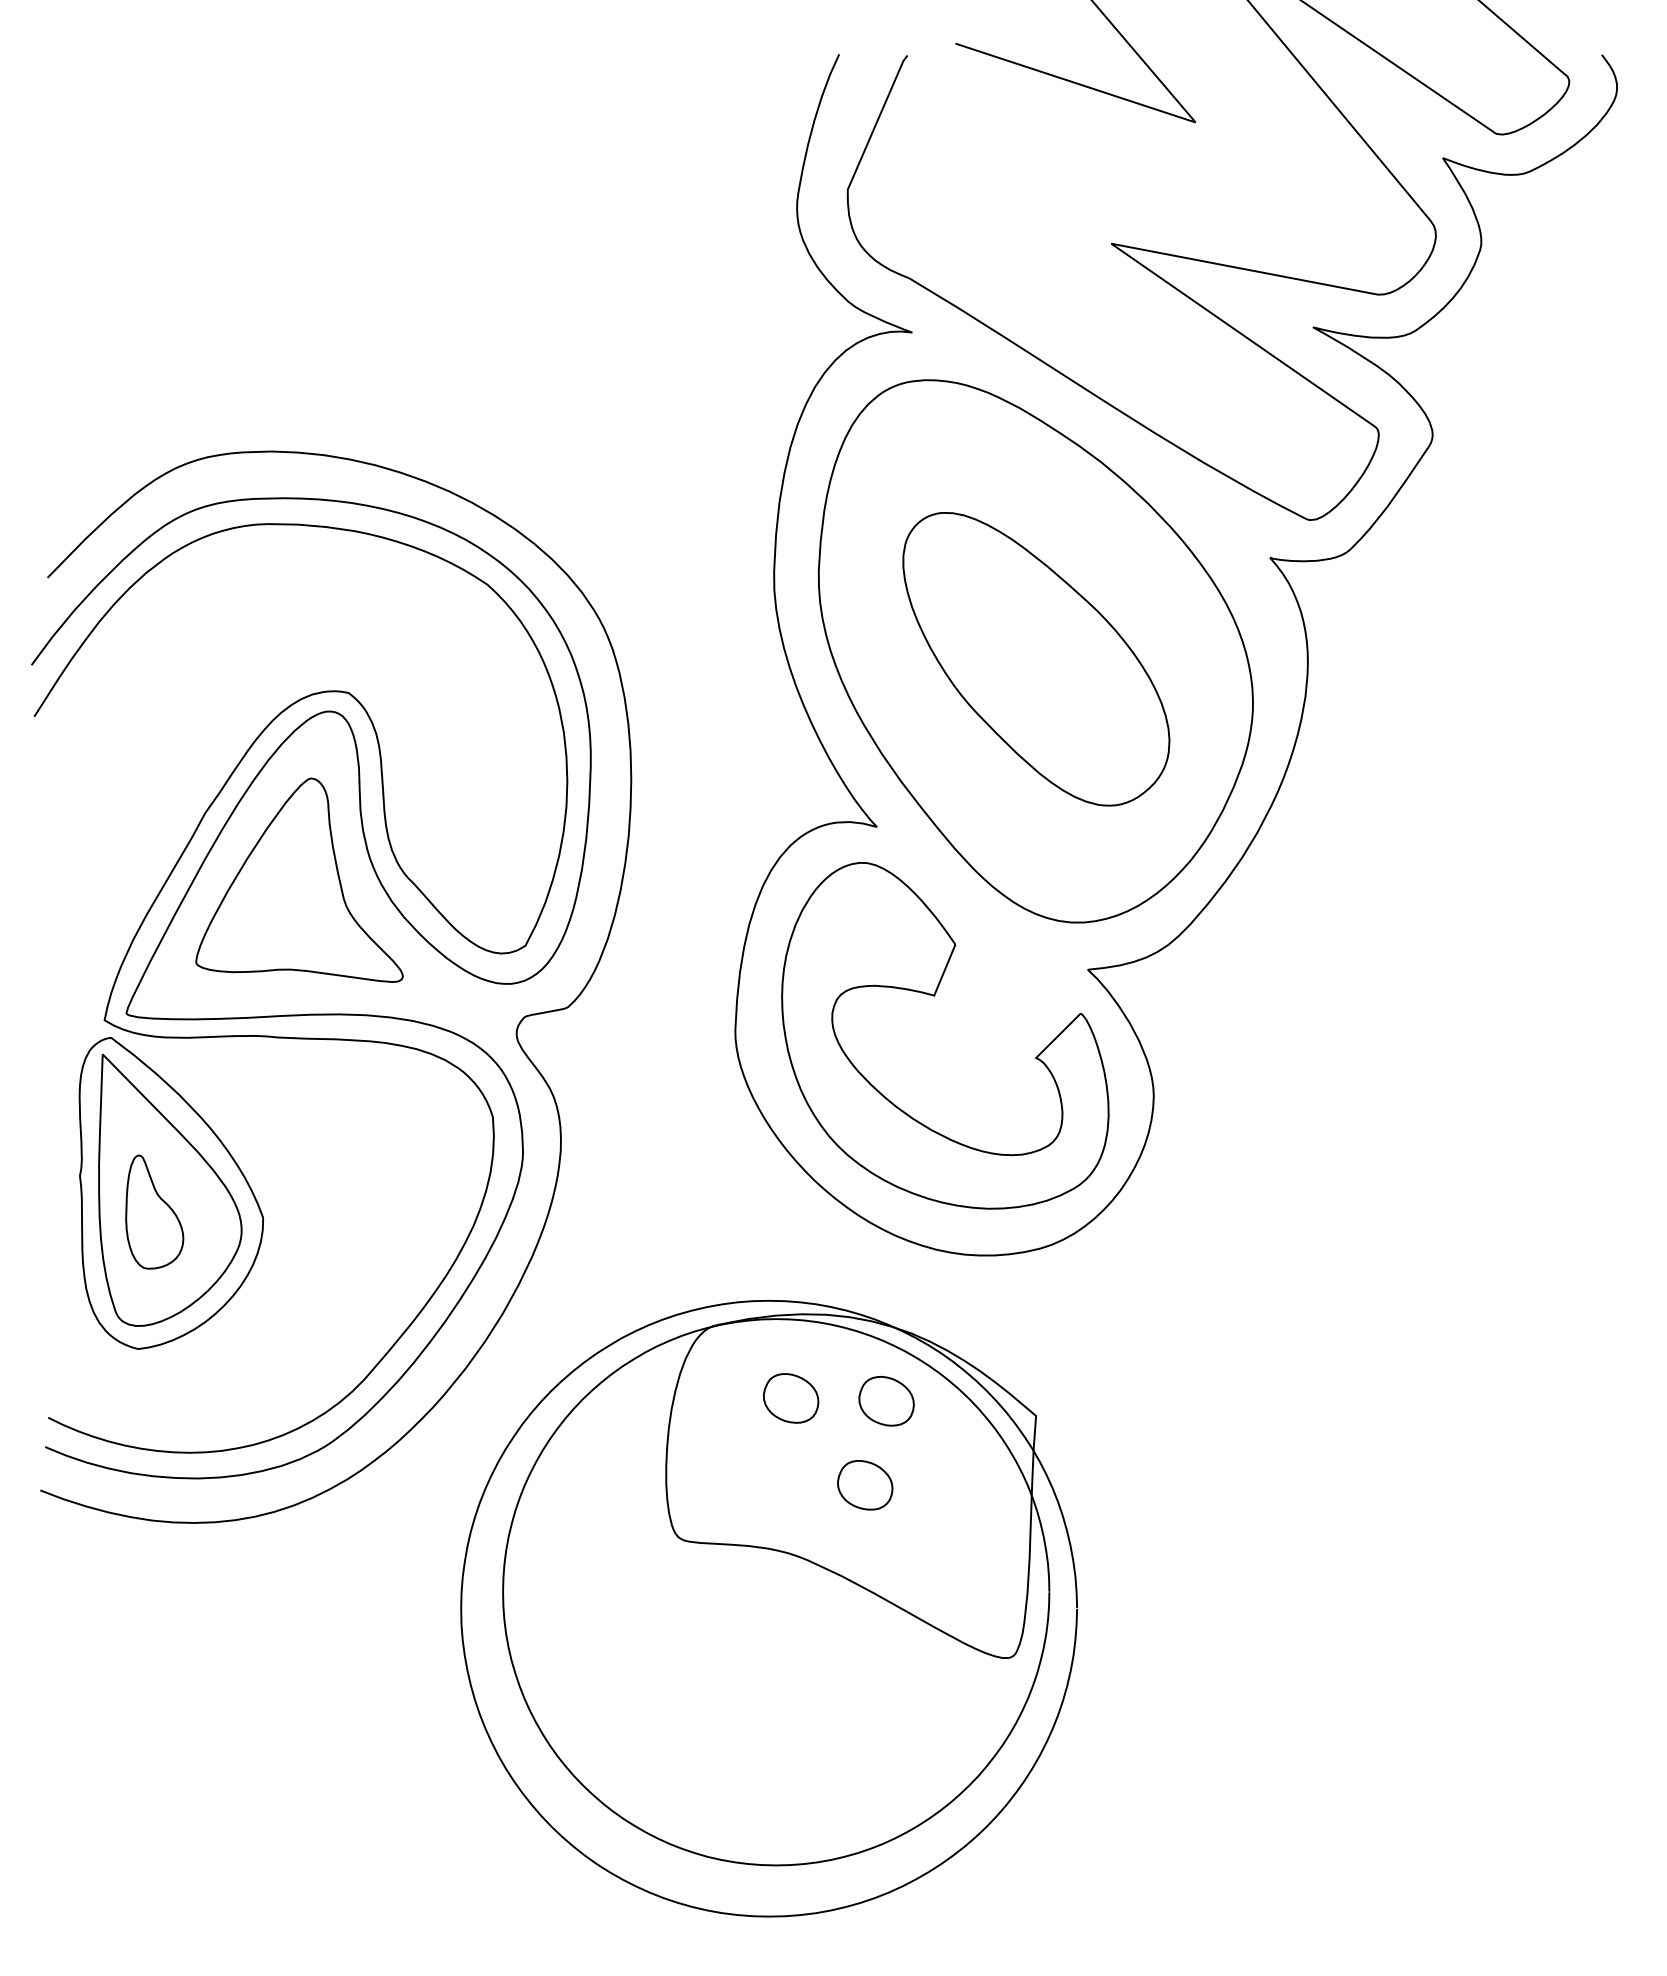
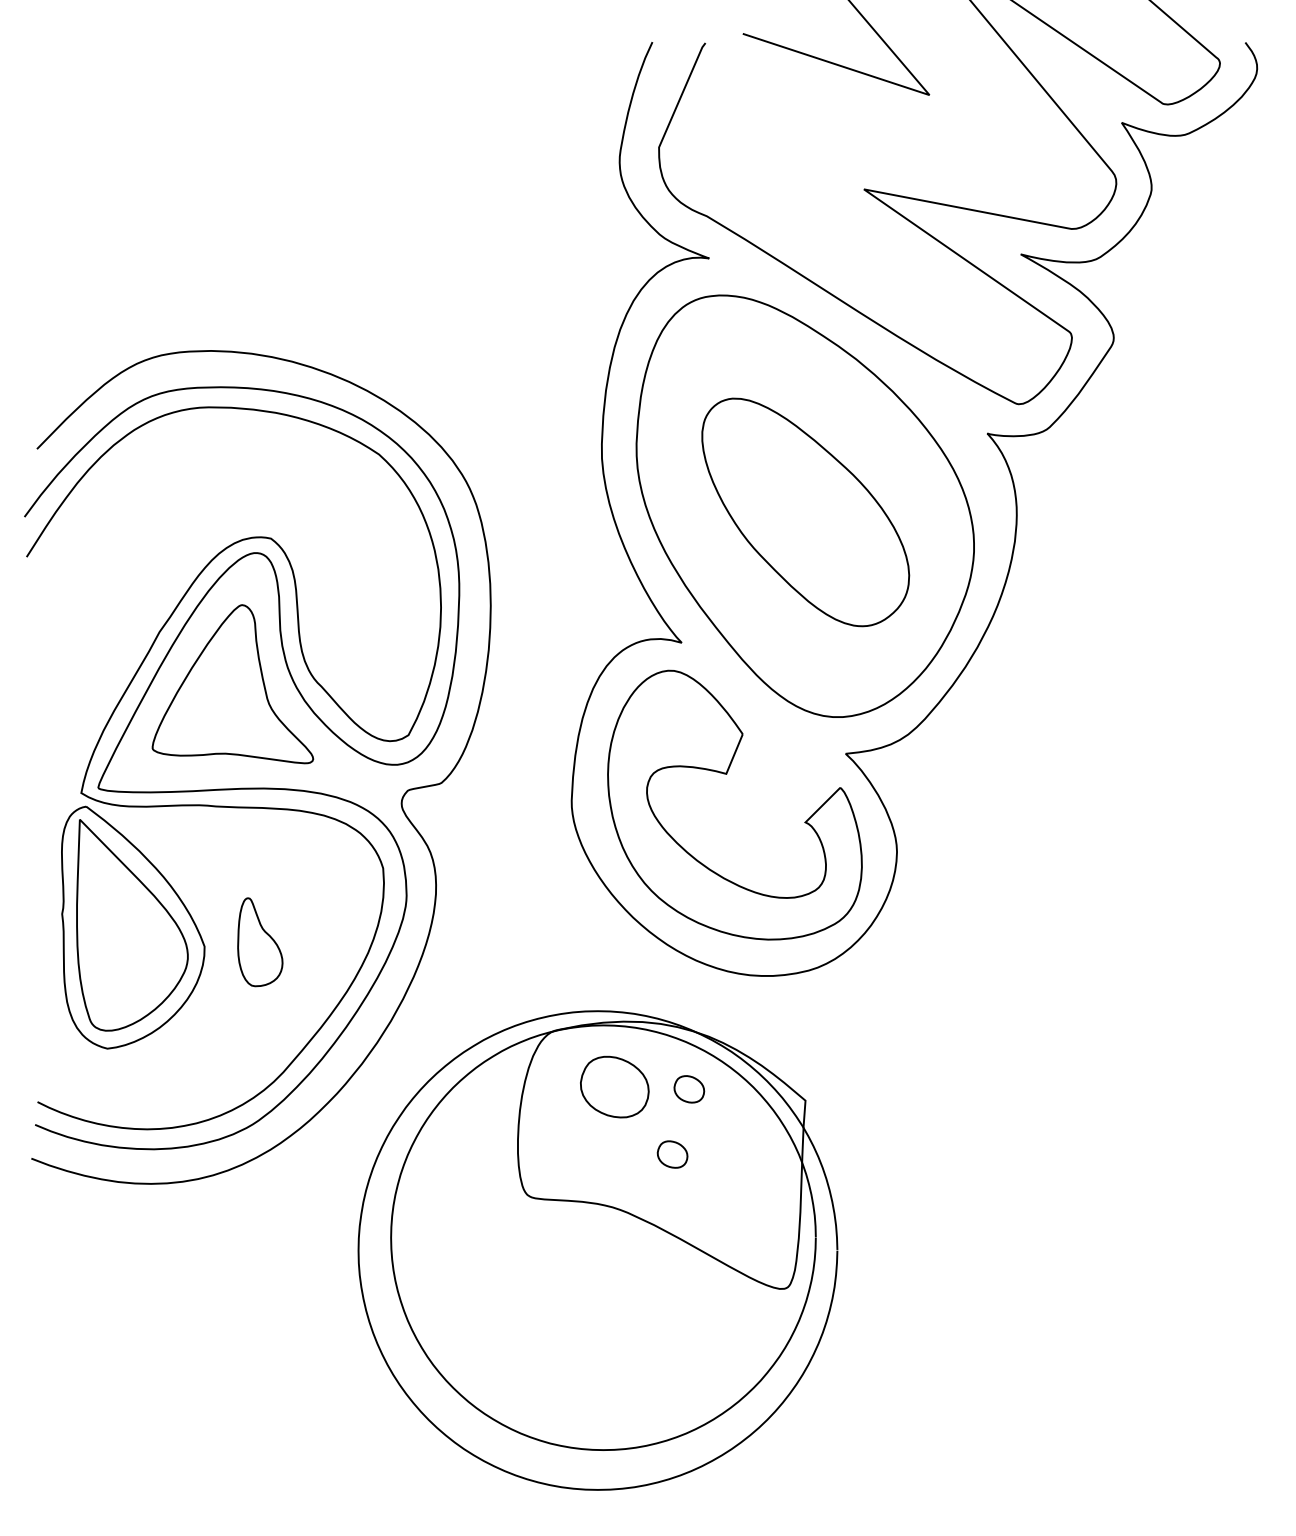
part: (154, 1212) -> (260, 942), moved
part: (791, 1397) -> (615, 1086), size x1.6
part: (886, 1401) -> (689, 1089), size x0.7
part: (865, 1485) -> (672, 1154), size x0.7

